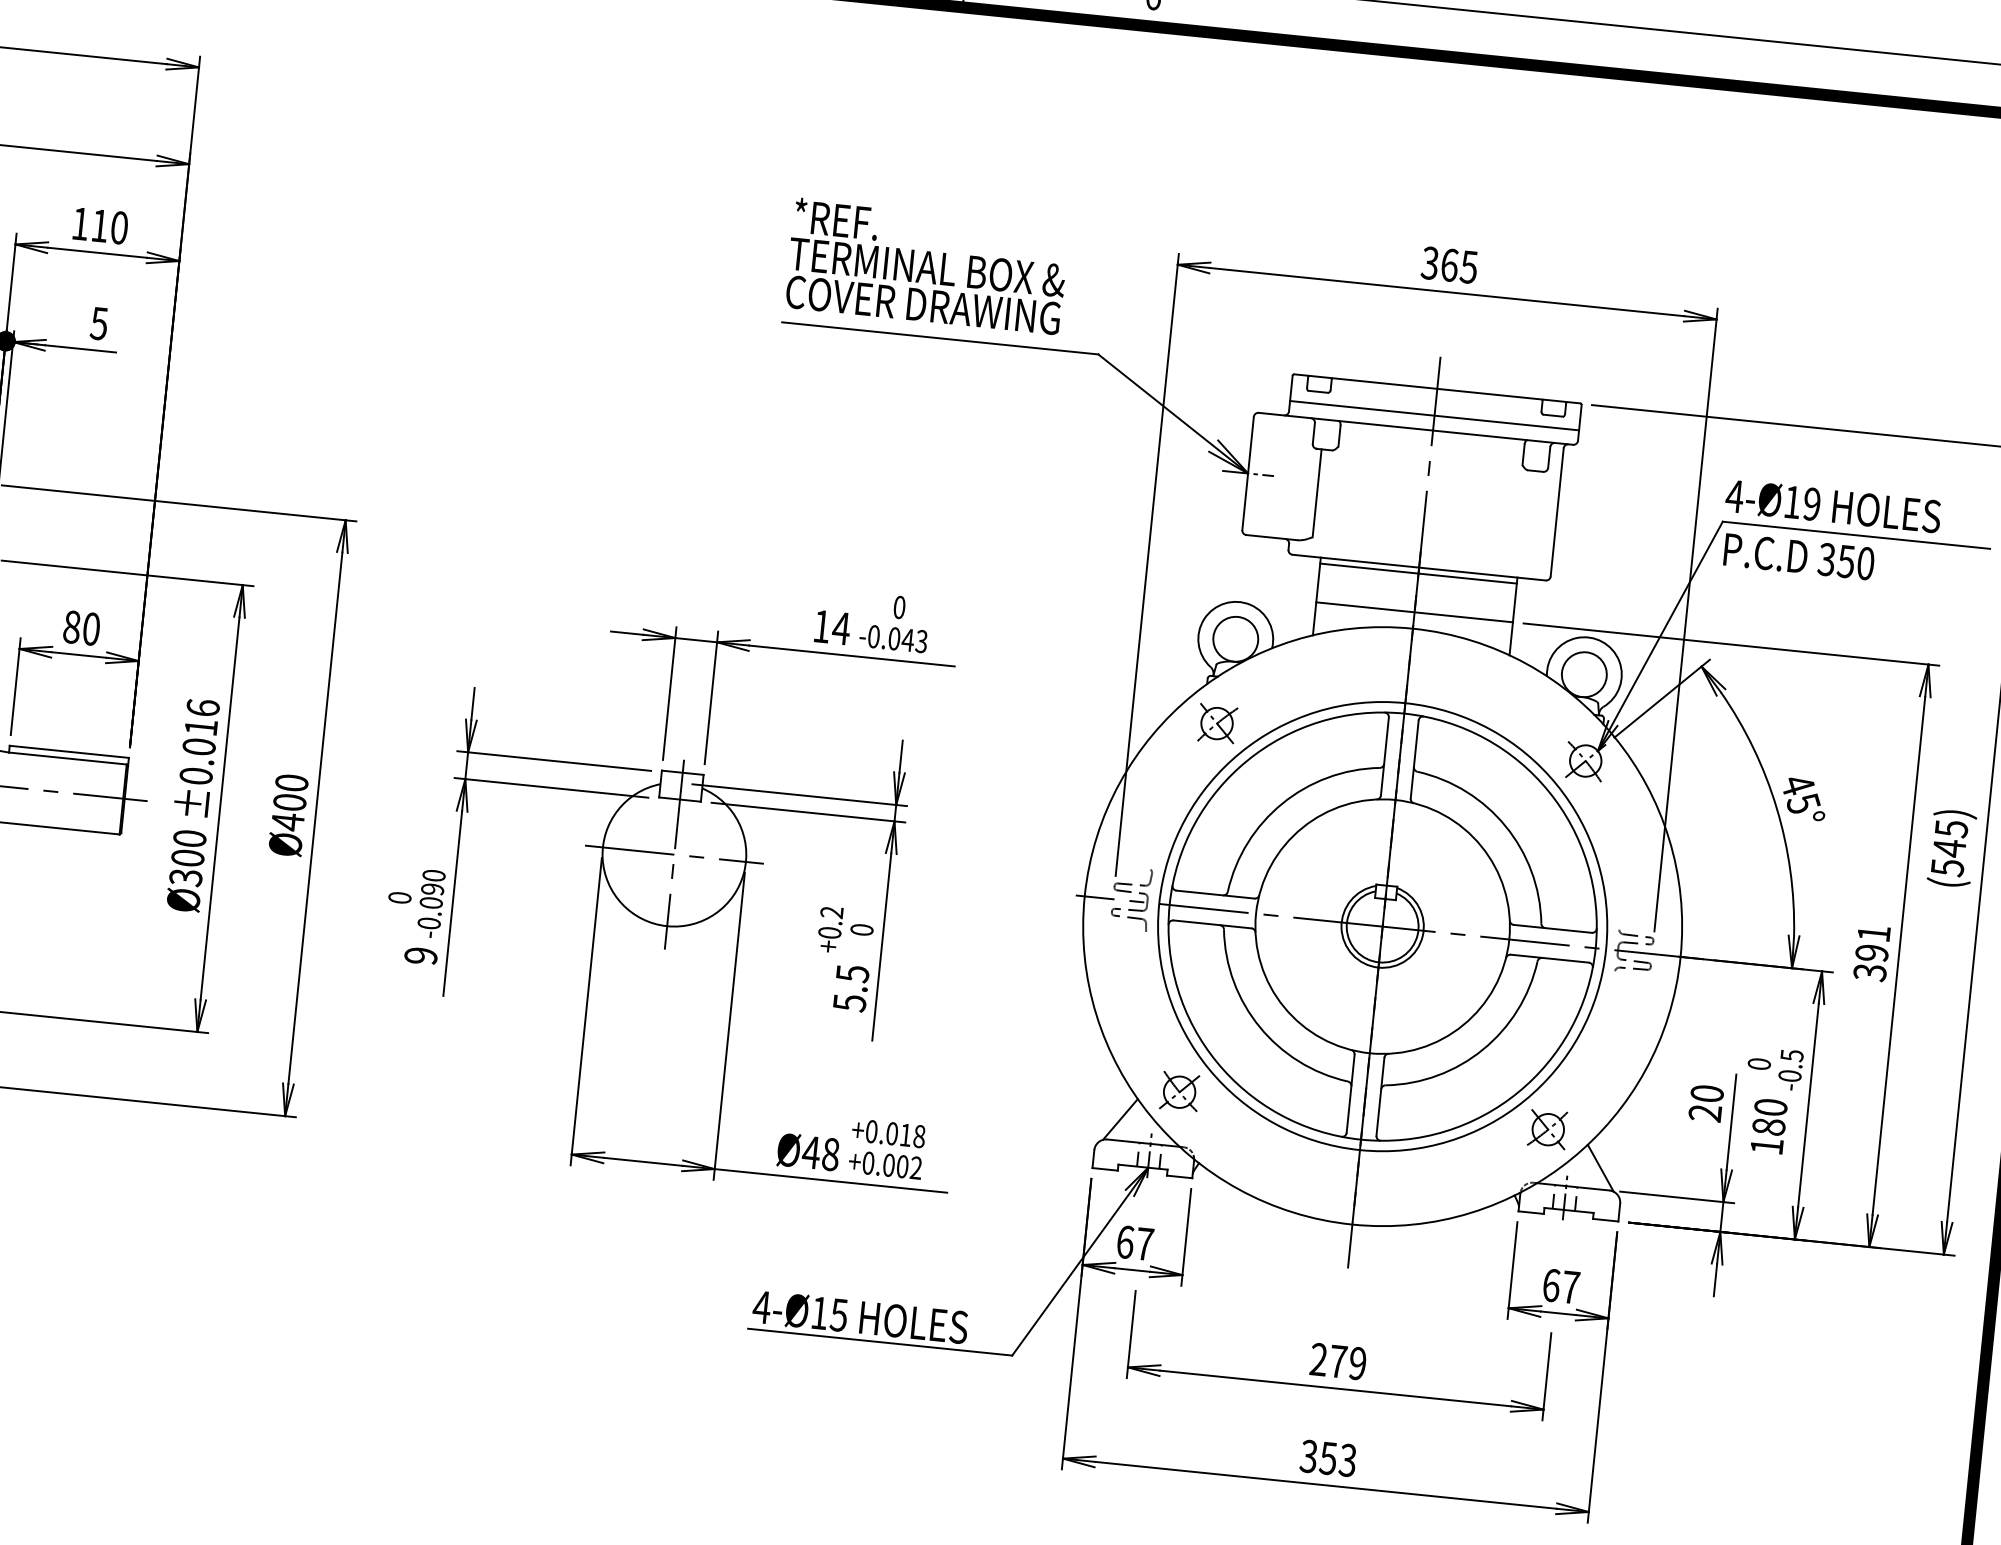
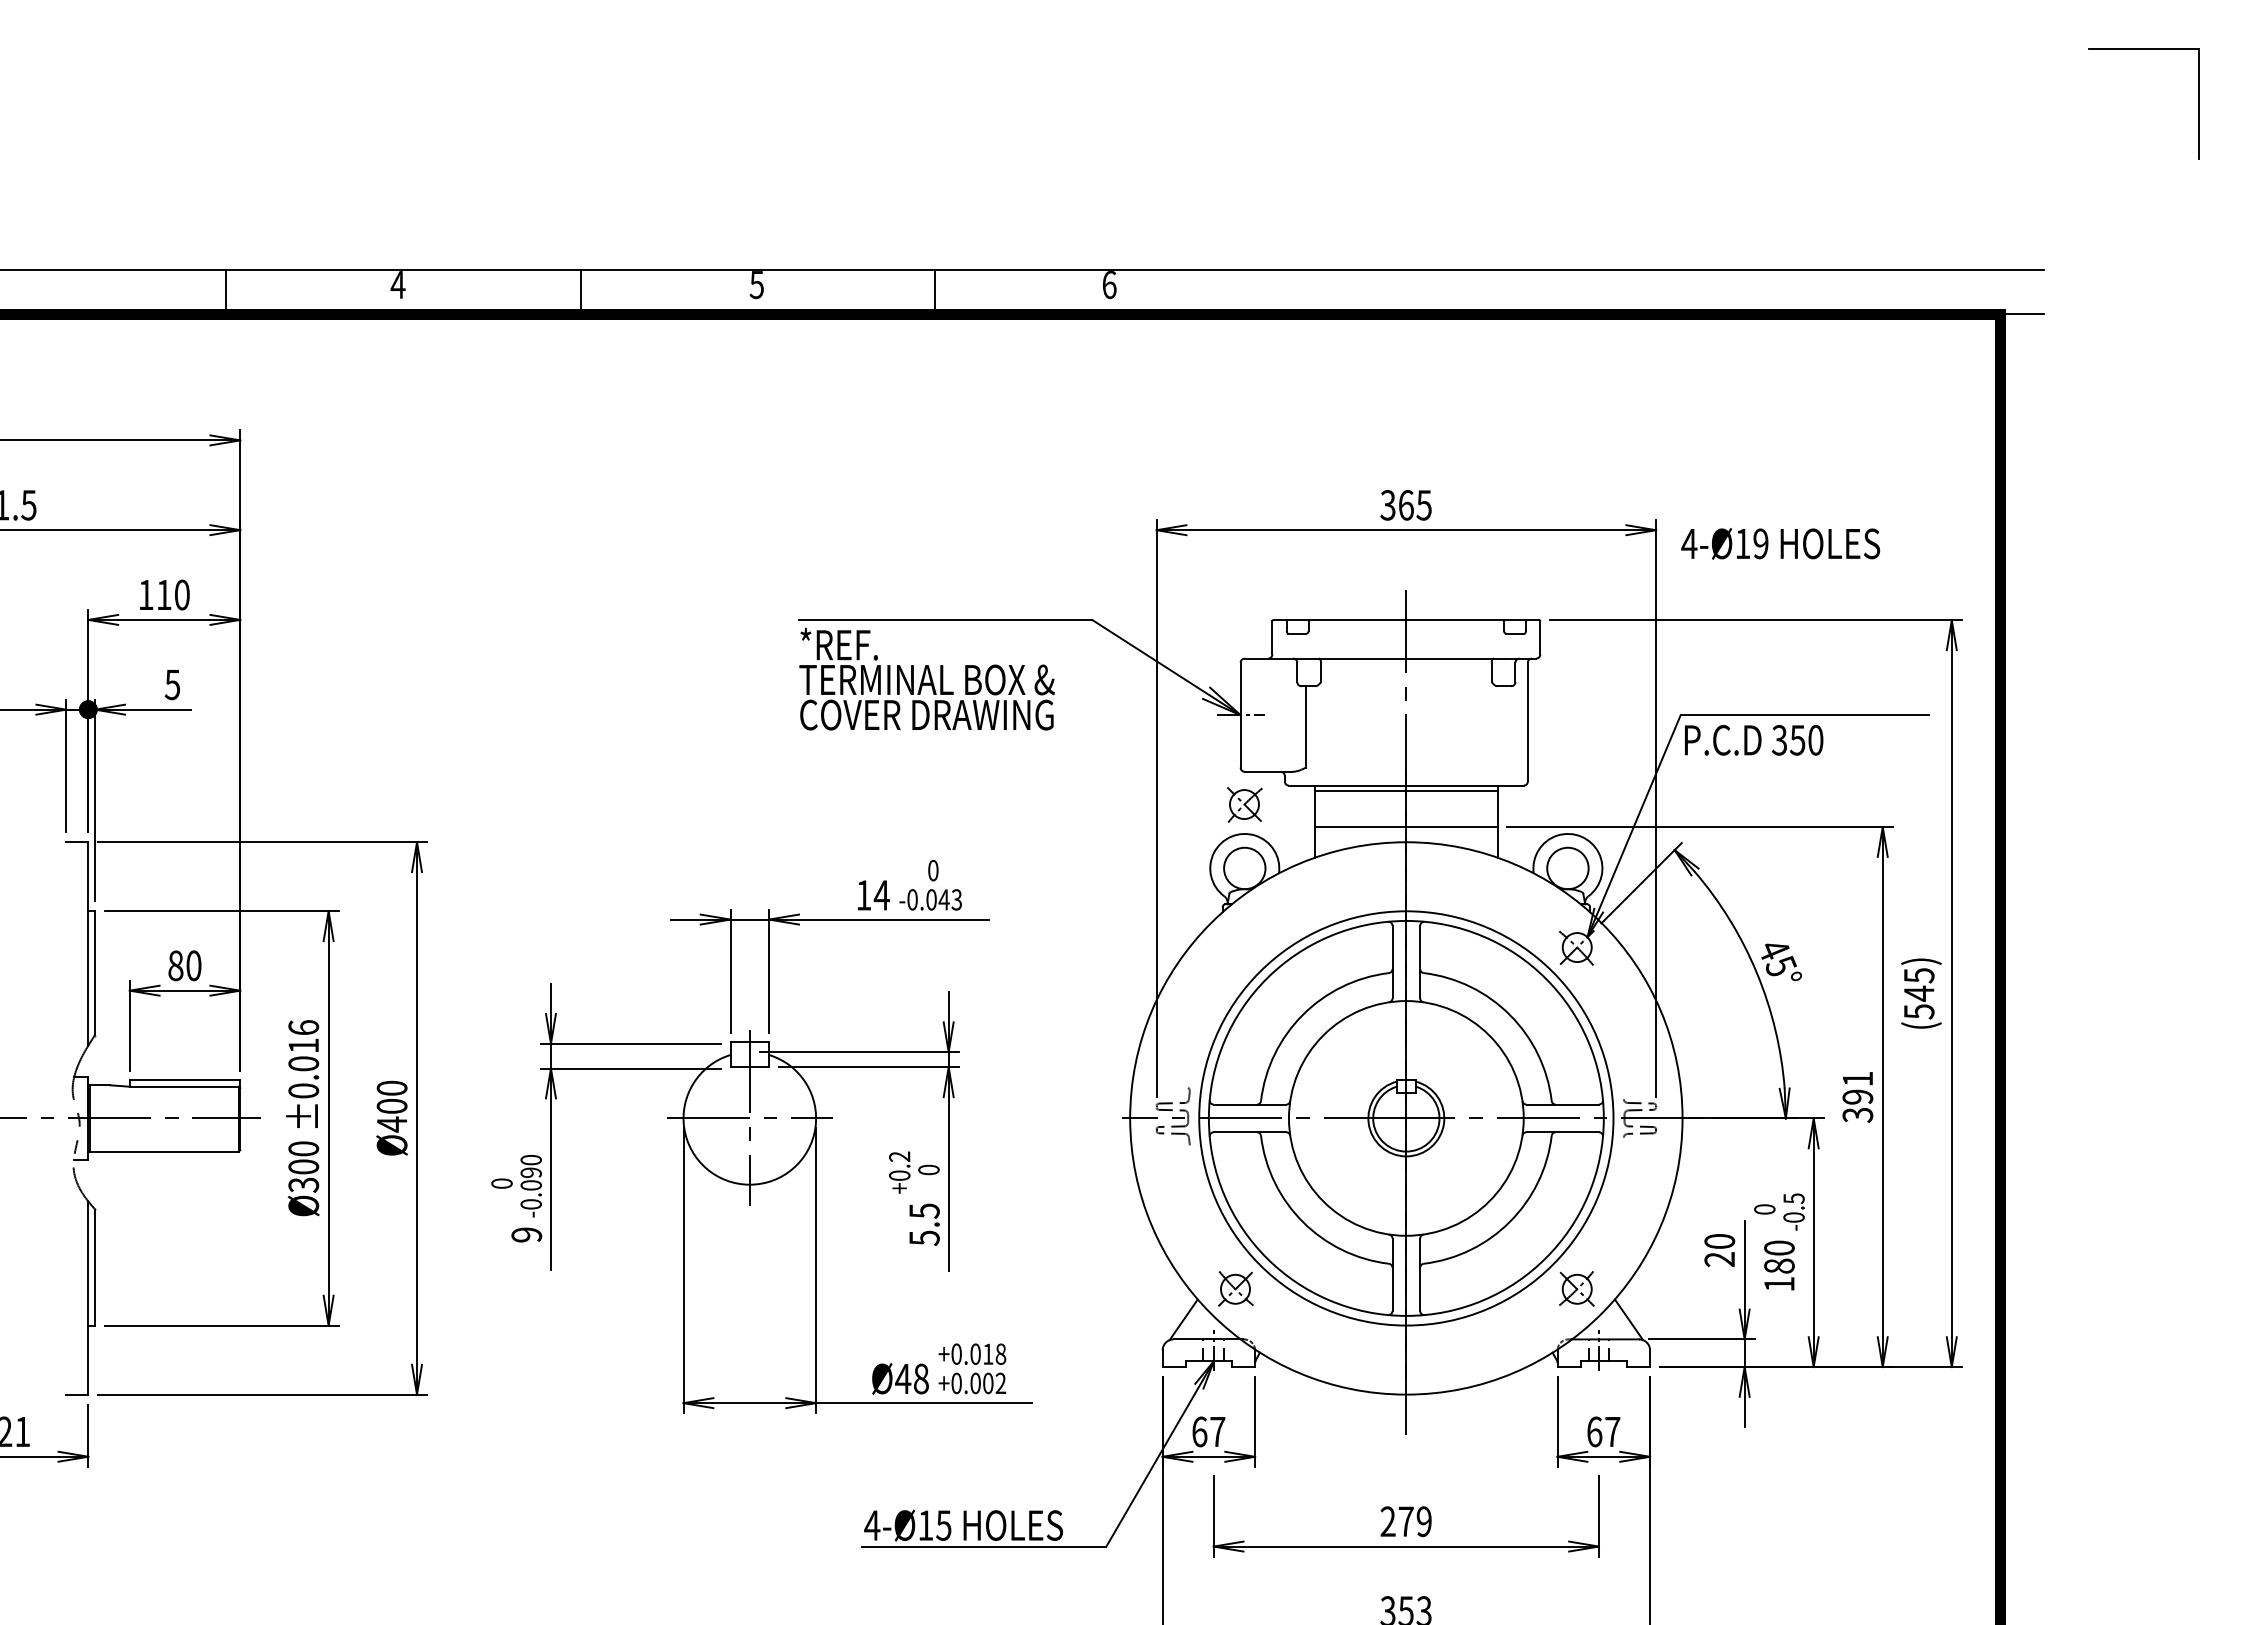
text: (926, 265) -> (926, 678), moved
line: (1434, 415) -> (1406, 644), removed
text: (1833, 506) -> (1780, 543), moved
part: (1217, 723) -> (1244, 804), moved

